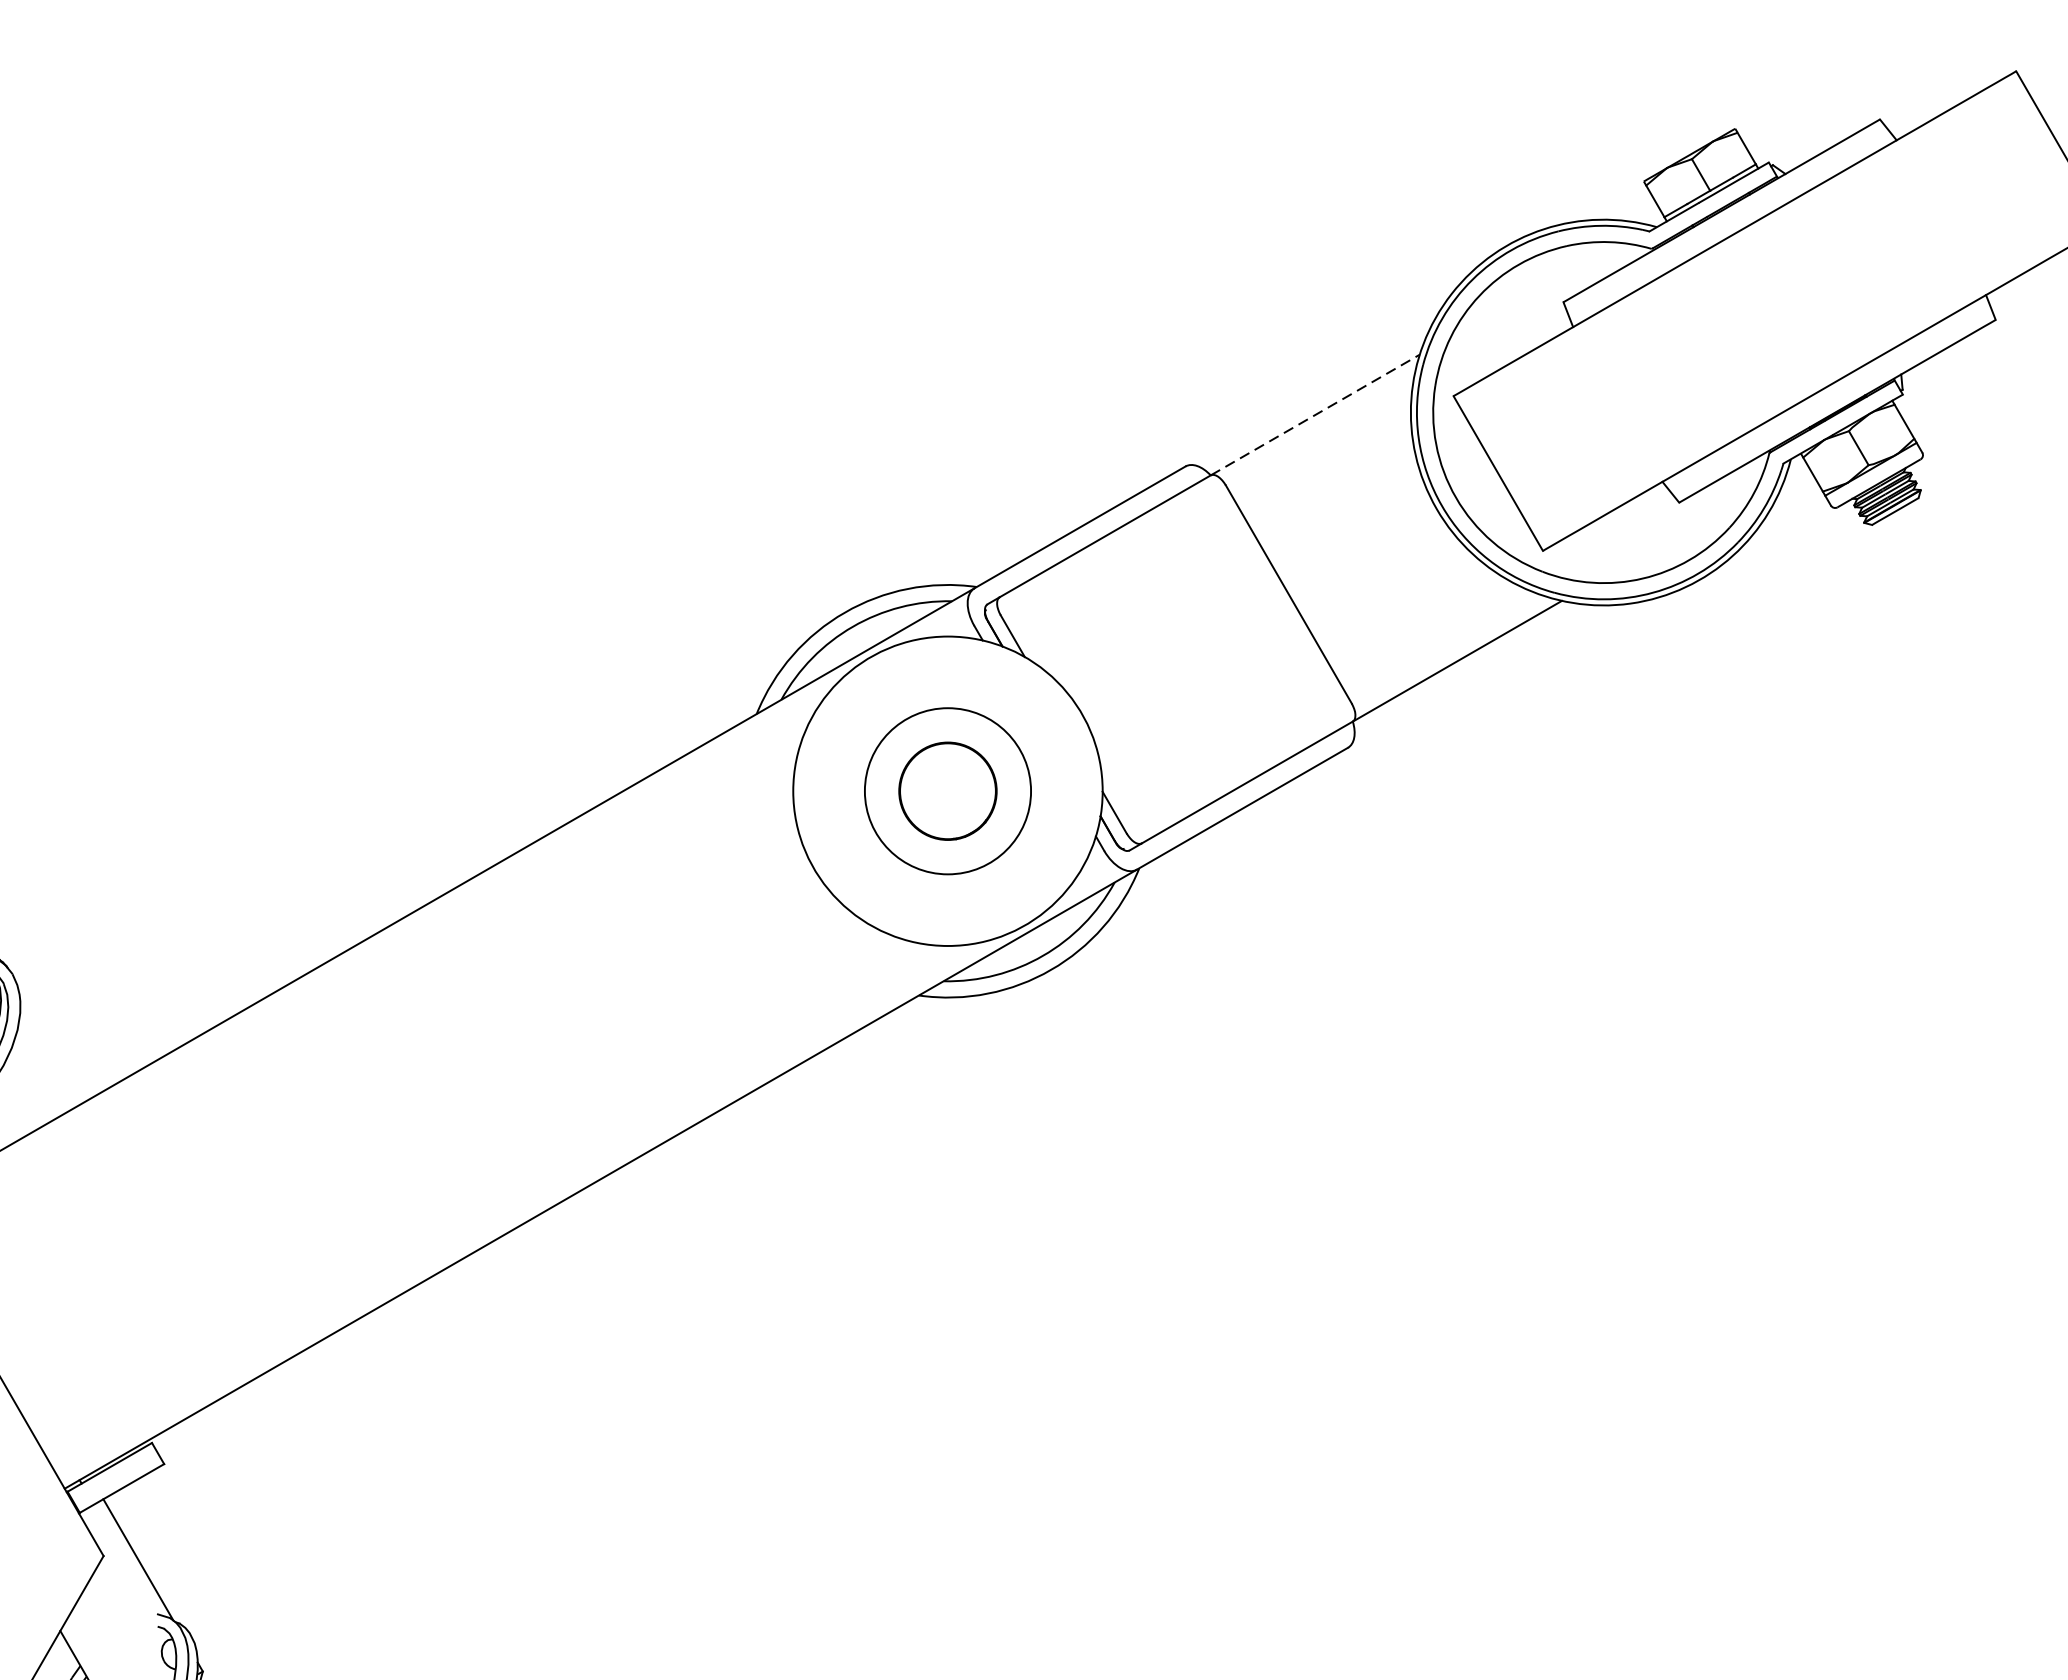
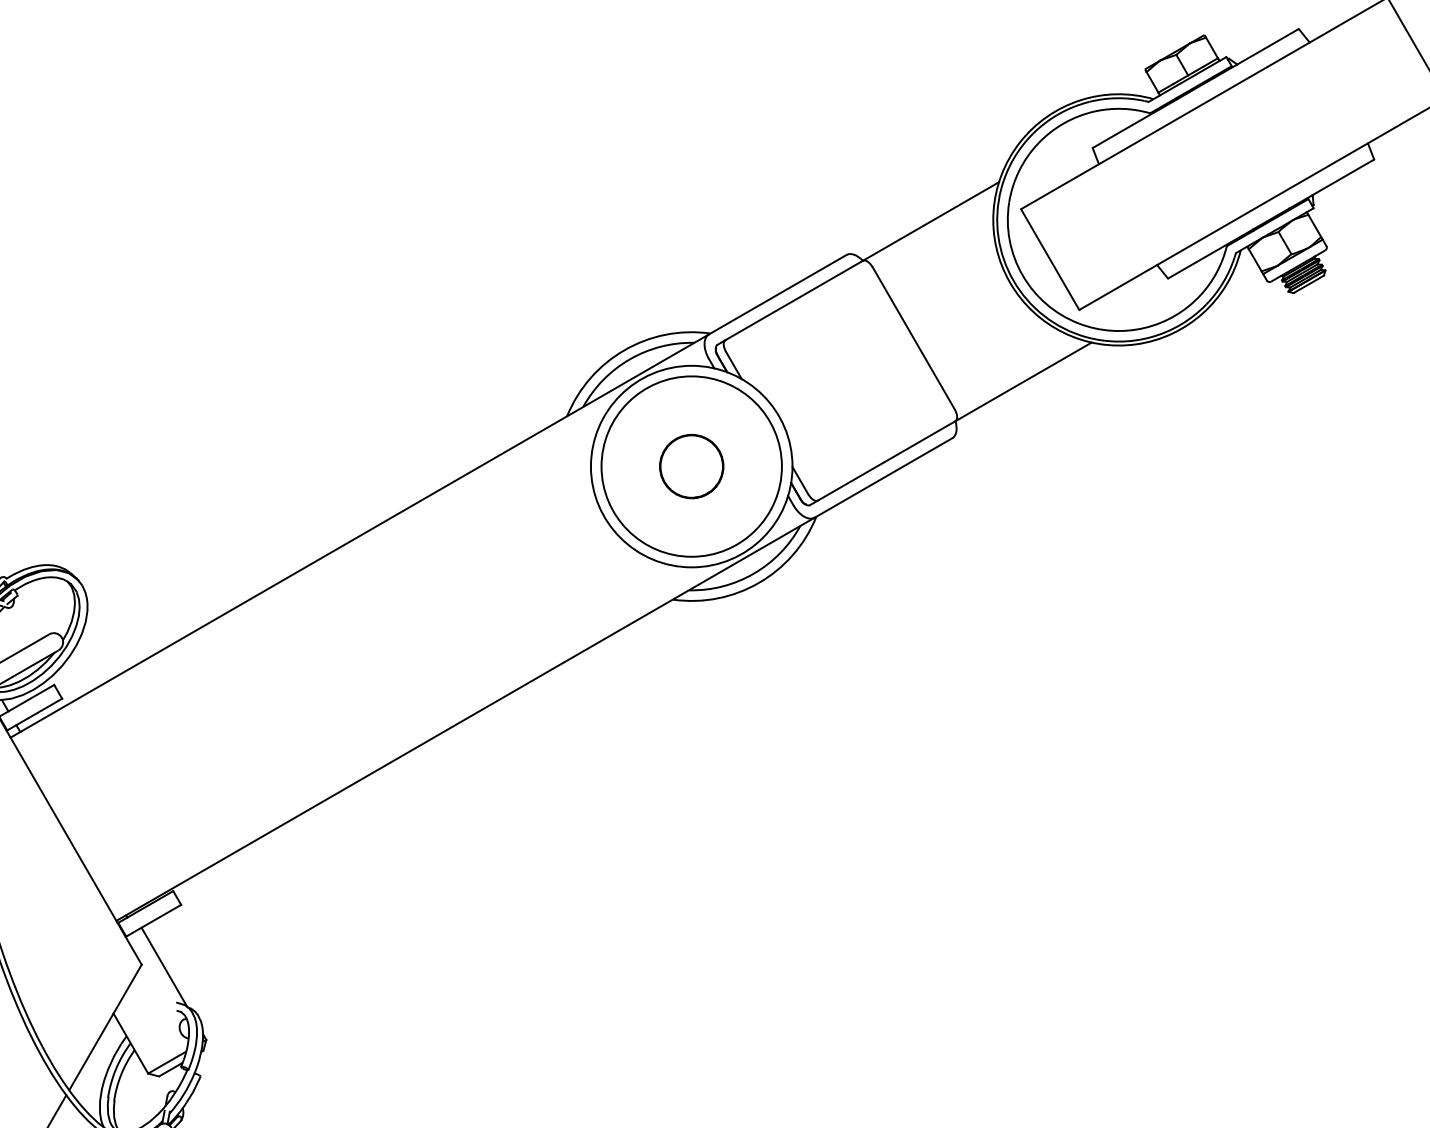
line: (1316, 415) -> (931, 221), dashed -> solid
circle: (947, 791) -> (691, 466), size x1.67

